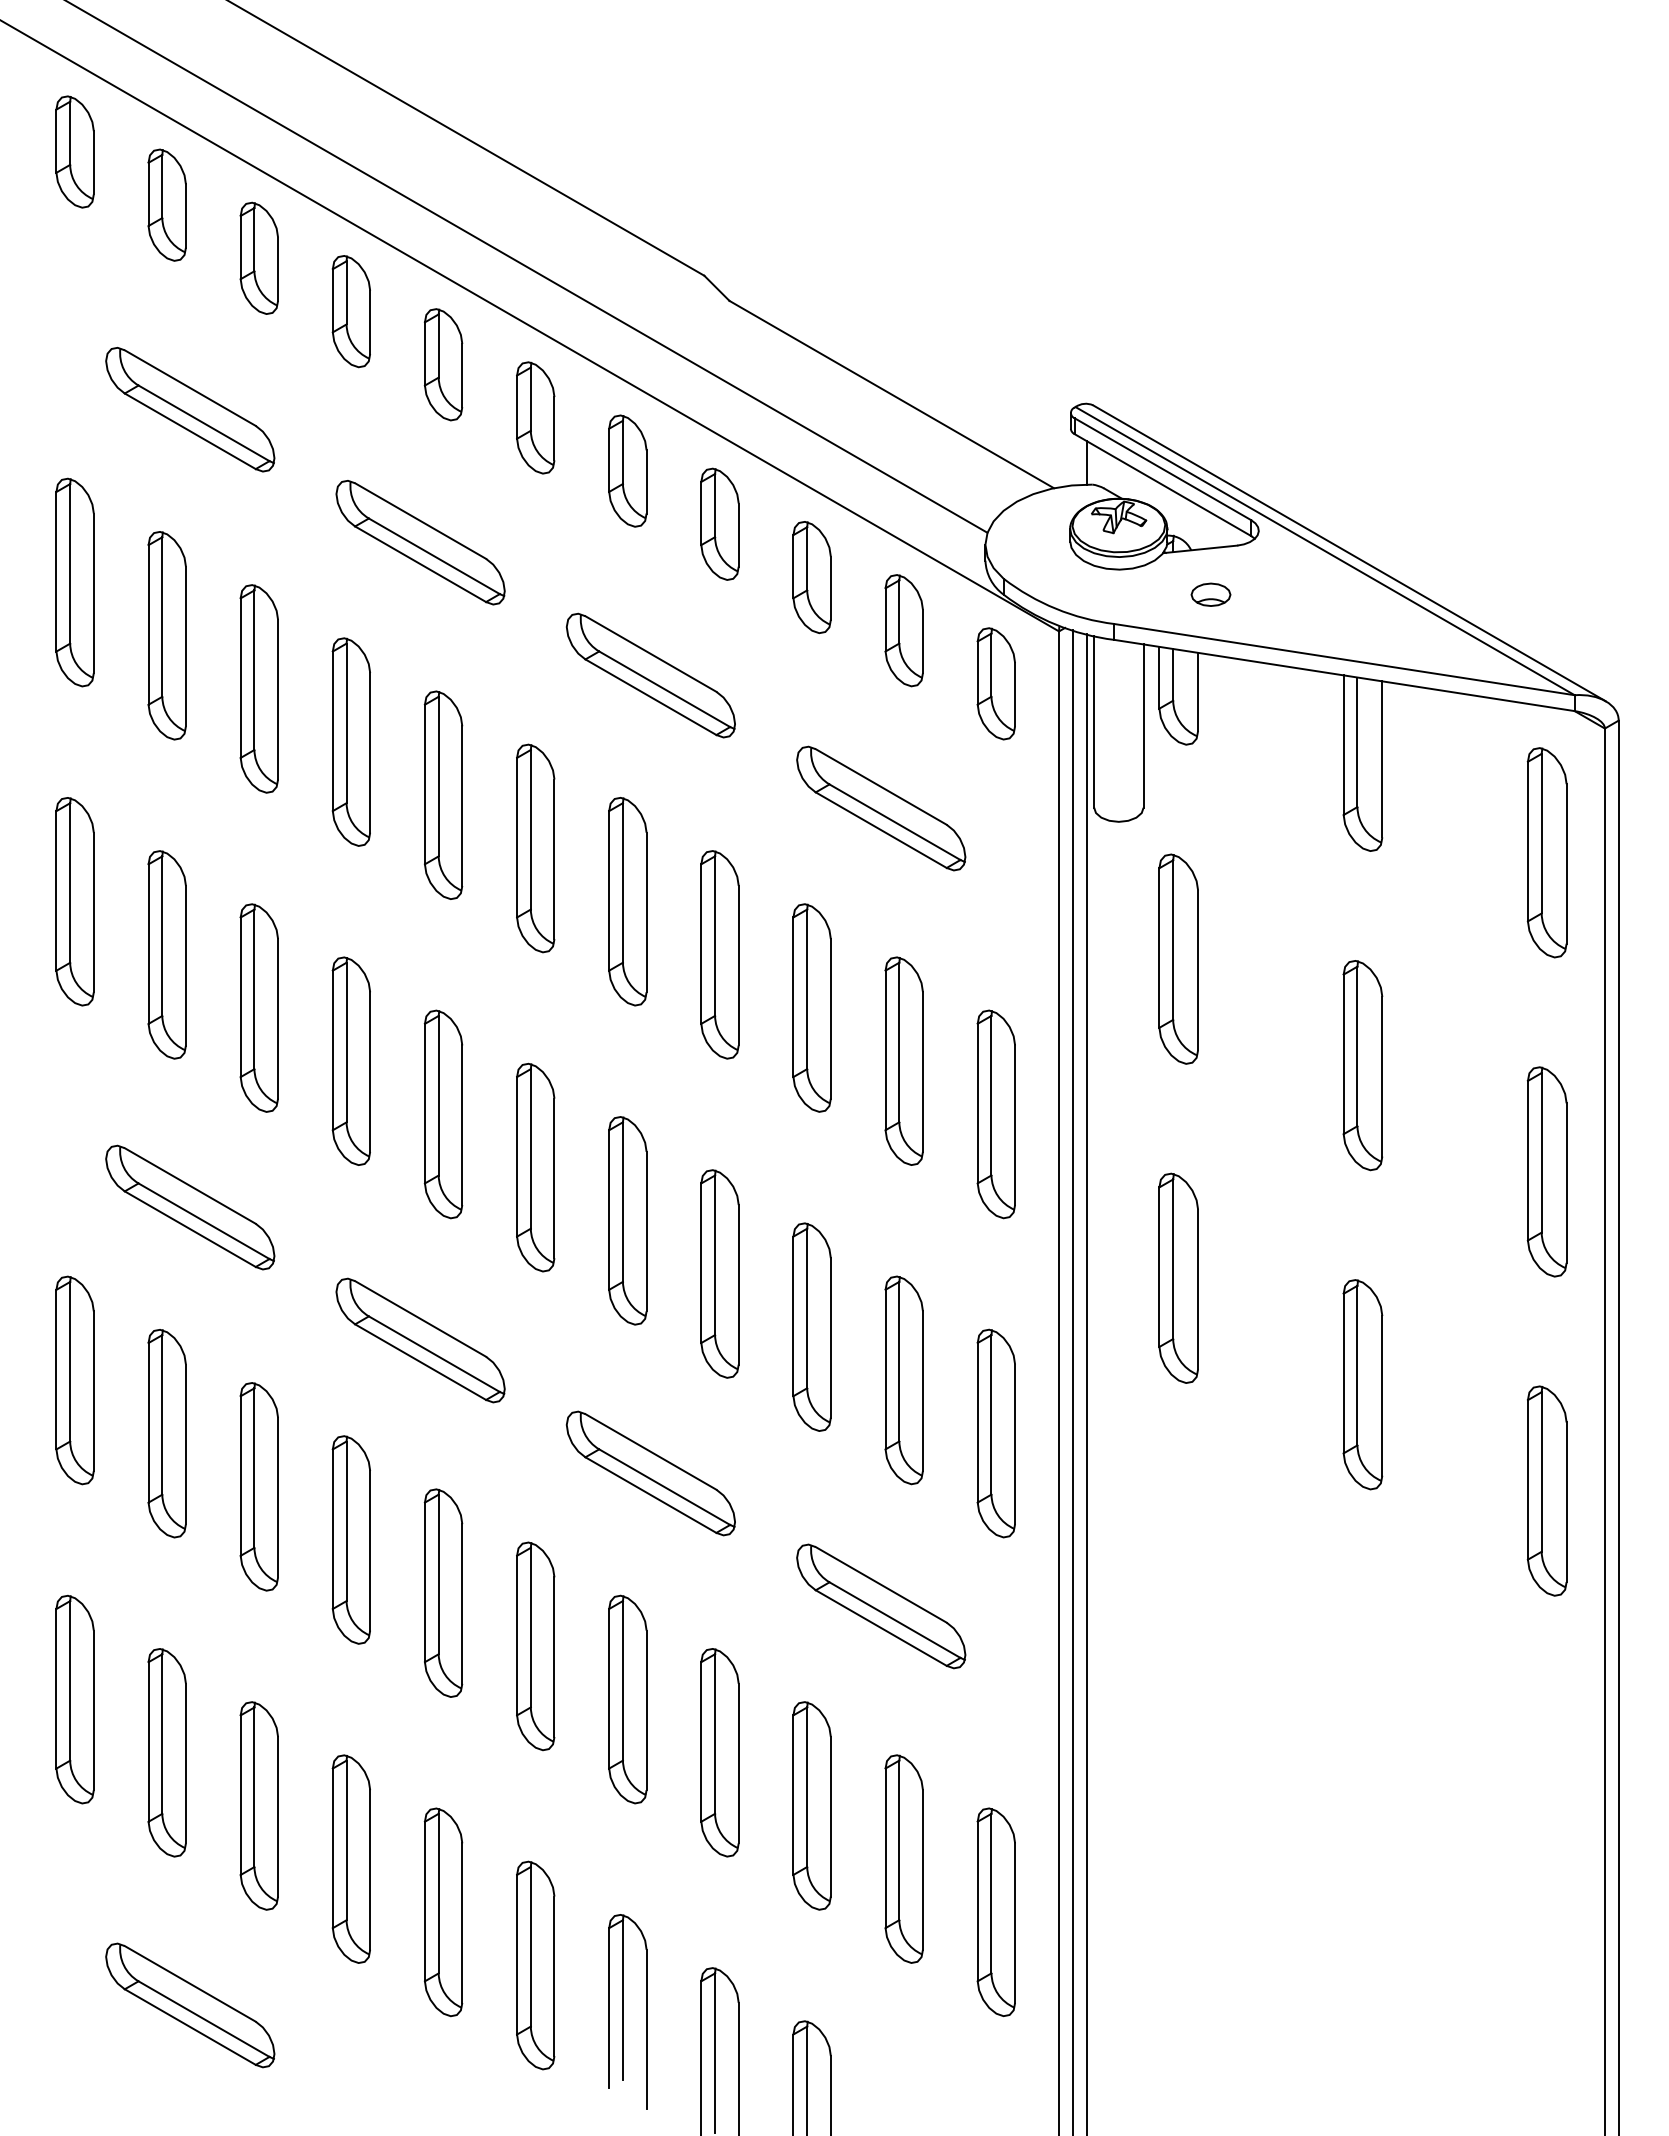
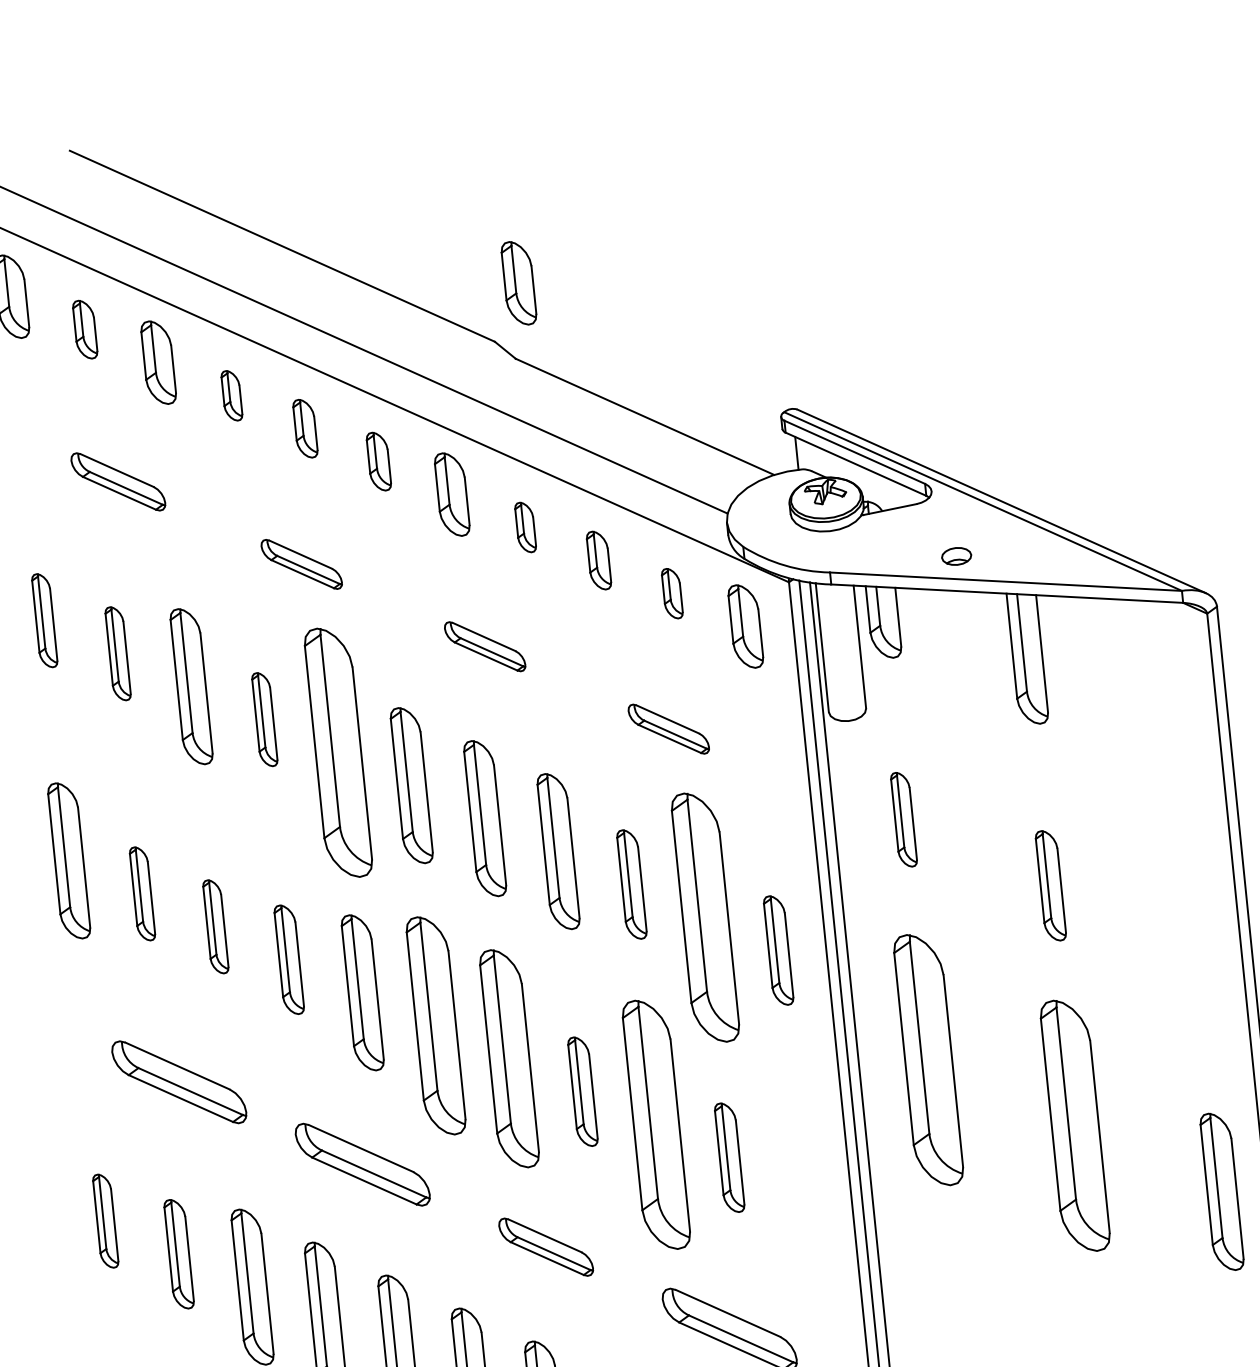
part: (743, 201) -> (518, 282), added
part: (166, 204) -> (84, 329), size x0.7
part: (350, 311) -> (231, 395), size x0.6
part: (443, 364) -> (305, 428), size x0.7
part: (190, 409) -> (118, 481), size x0.7
part: (535, 417) -> (378, 461), size x0.7
part: (719, 523) -> (525, 527), size x0.6
part: (420, 542) -> (301, 564), size x0.6
part: (811, 577) -> (598, 560), size x0.7
part: (74, 582) -> (44, 620), size x0.6
part: (1210, 594) -> (956, 556), moved
part: (903, 630) -> (671, 593), size x0.6
part: (166, 635) -> (117, 653), size x0.6
part: (650, 675) -> (484, 646), size x0.6
part: (350, 741) -> (264, 719), size x0.6
part: (443, 794) -> (338, 752), size x1.6
part: (881, 808) -> (668, 729), size x0.6
part: (1546, 852) -> (1172, 711), removed
part: (166, 954) -> (142, 893), size x0.6
part: (1178, 958) -> (903, 819), size x0.6
part: (258, 1007) -> (215, 926), size x0.6
part: (811, 1007) -> (631, 884), size x0.7
part: (350, 1060) -> (288, 959), size x0.7
part: (903, 1060) -> (704, 917), size x1.6
part: (1362, 1065) -> (1050, 885), size x0.7
part: (995, 1114) -> (778, 950), size x0.7
part: (535, 1167) -> (436, 1025), size x1.4
part: (1546, 1171) -> (1197, 951), removed
part: (627, 1220) -> (509, 1058), size x1.4
part: (719, 1273) -> (582, 1091), size x0.7
part: (1178, 1277) -> (928, 1059), size x1.6
part: (811, 1326) -> (655, 1124), size x1.6
part: (74, 1380) -> (105, 1221), size x0.6
part: (903, 1380) -> (729, 1157), size x0.7
part: (1362, 1384) -> (1074, 1125), size x1.6
part: (166, 1433) -> (178, 1254), size x0.7
part: (995, 1433) -> (802, 1190), removed
part: (650, 1473) -> (545, 1247), size x0.7

